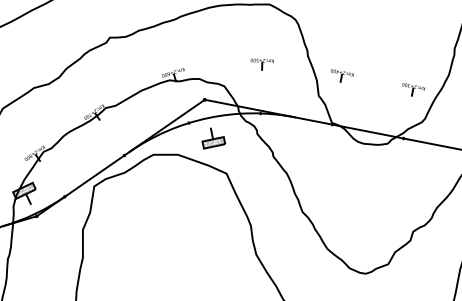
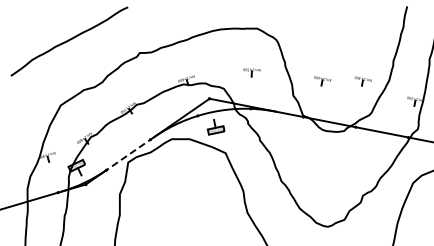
part: (341, 76) -> (322, 81), moved
part: (412, 89) -> (362, 81), moved
line: (97, 174) -> (130, 153), solid -> dashed

